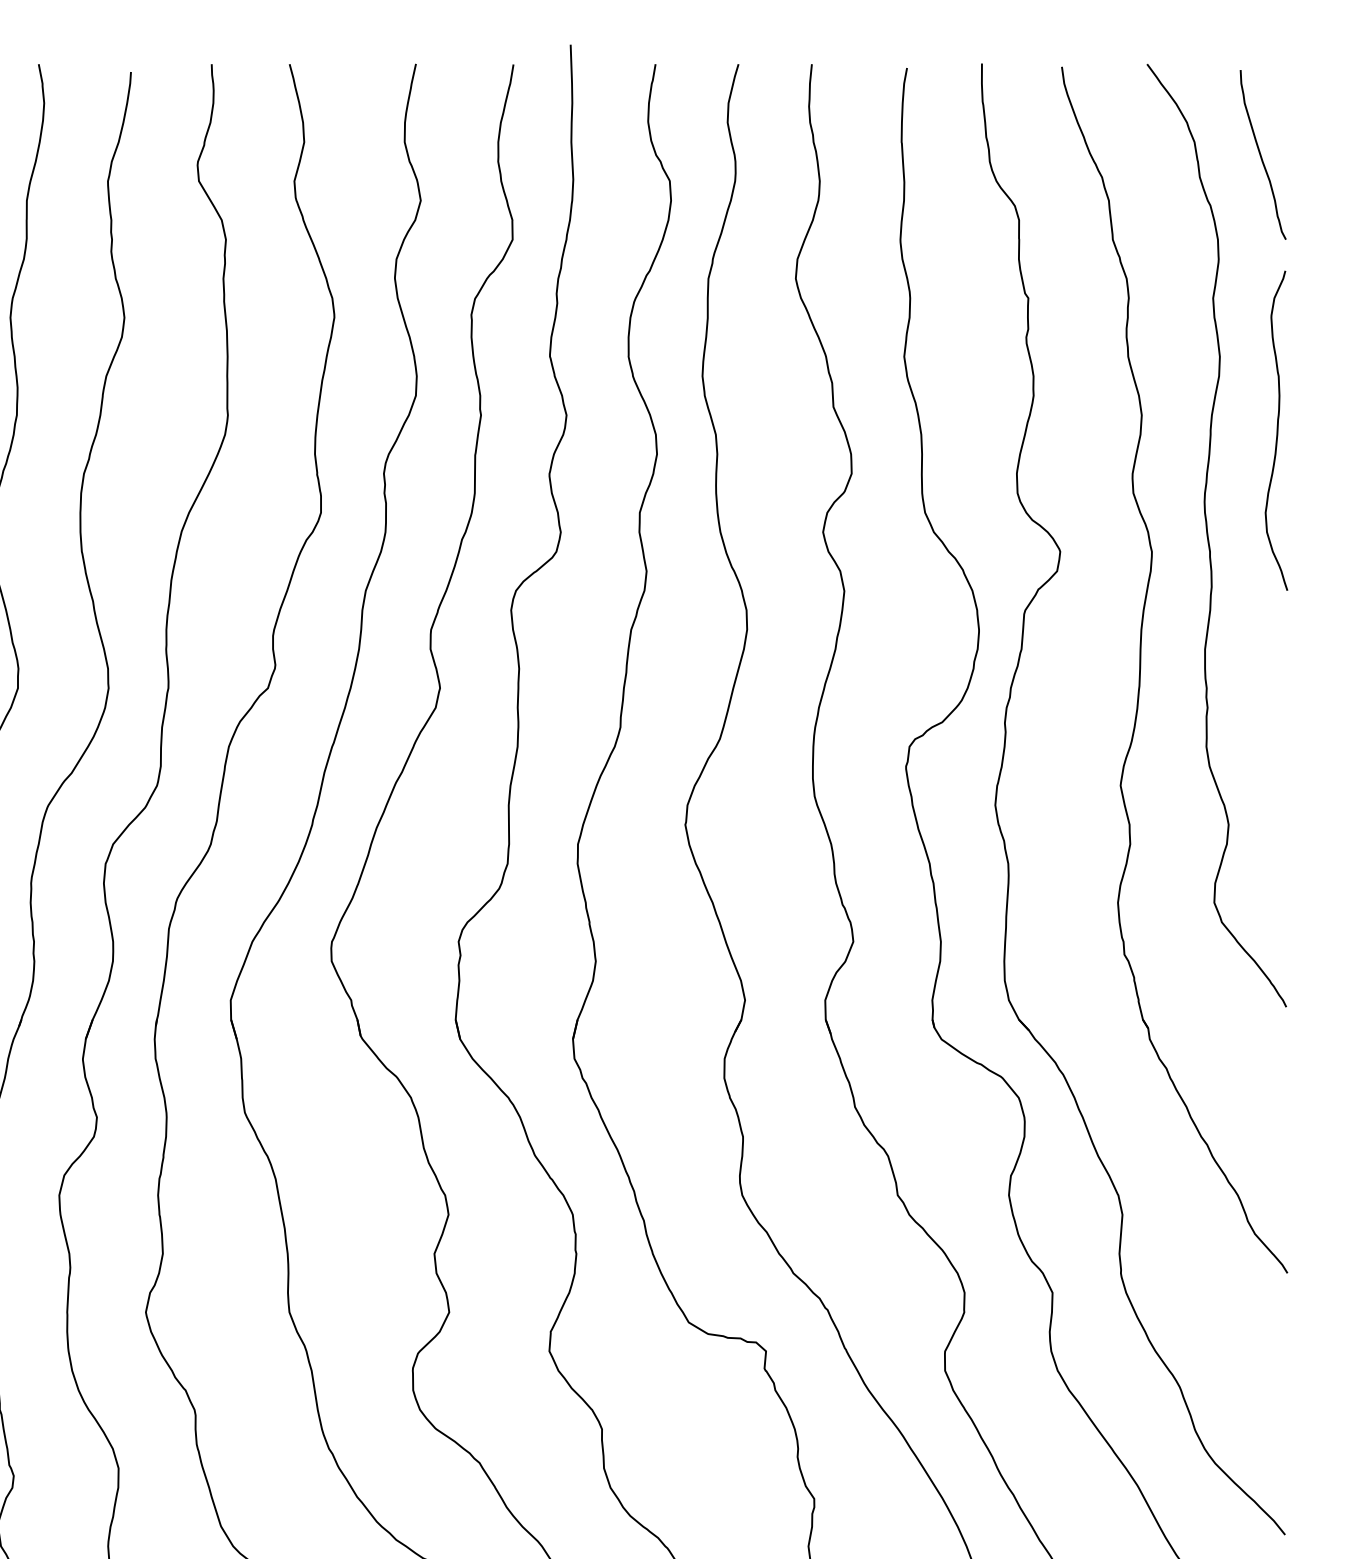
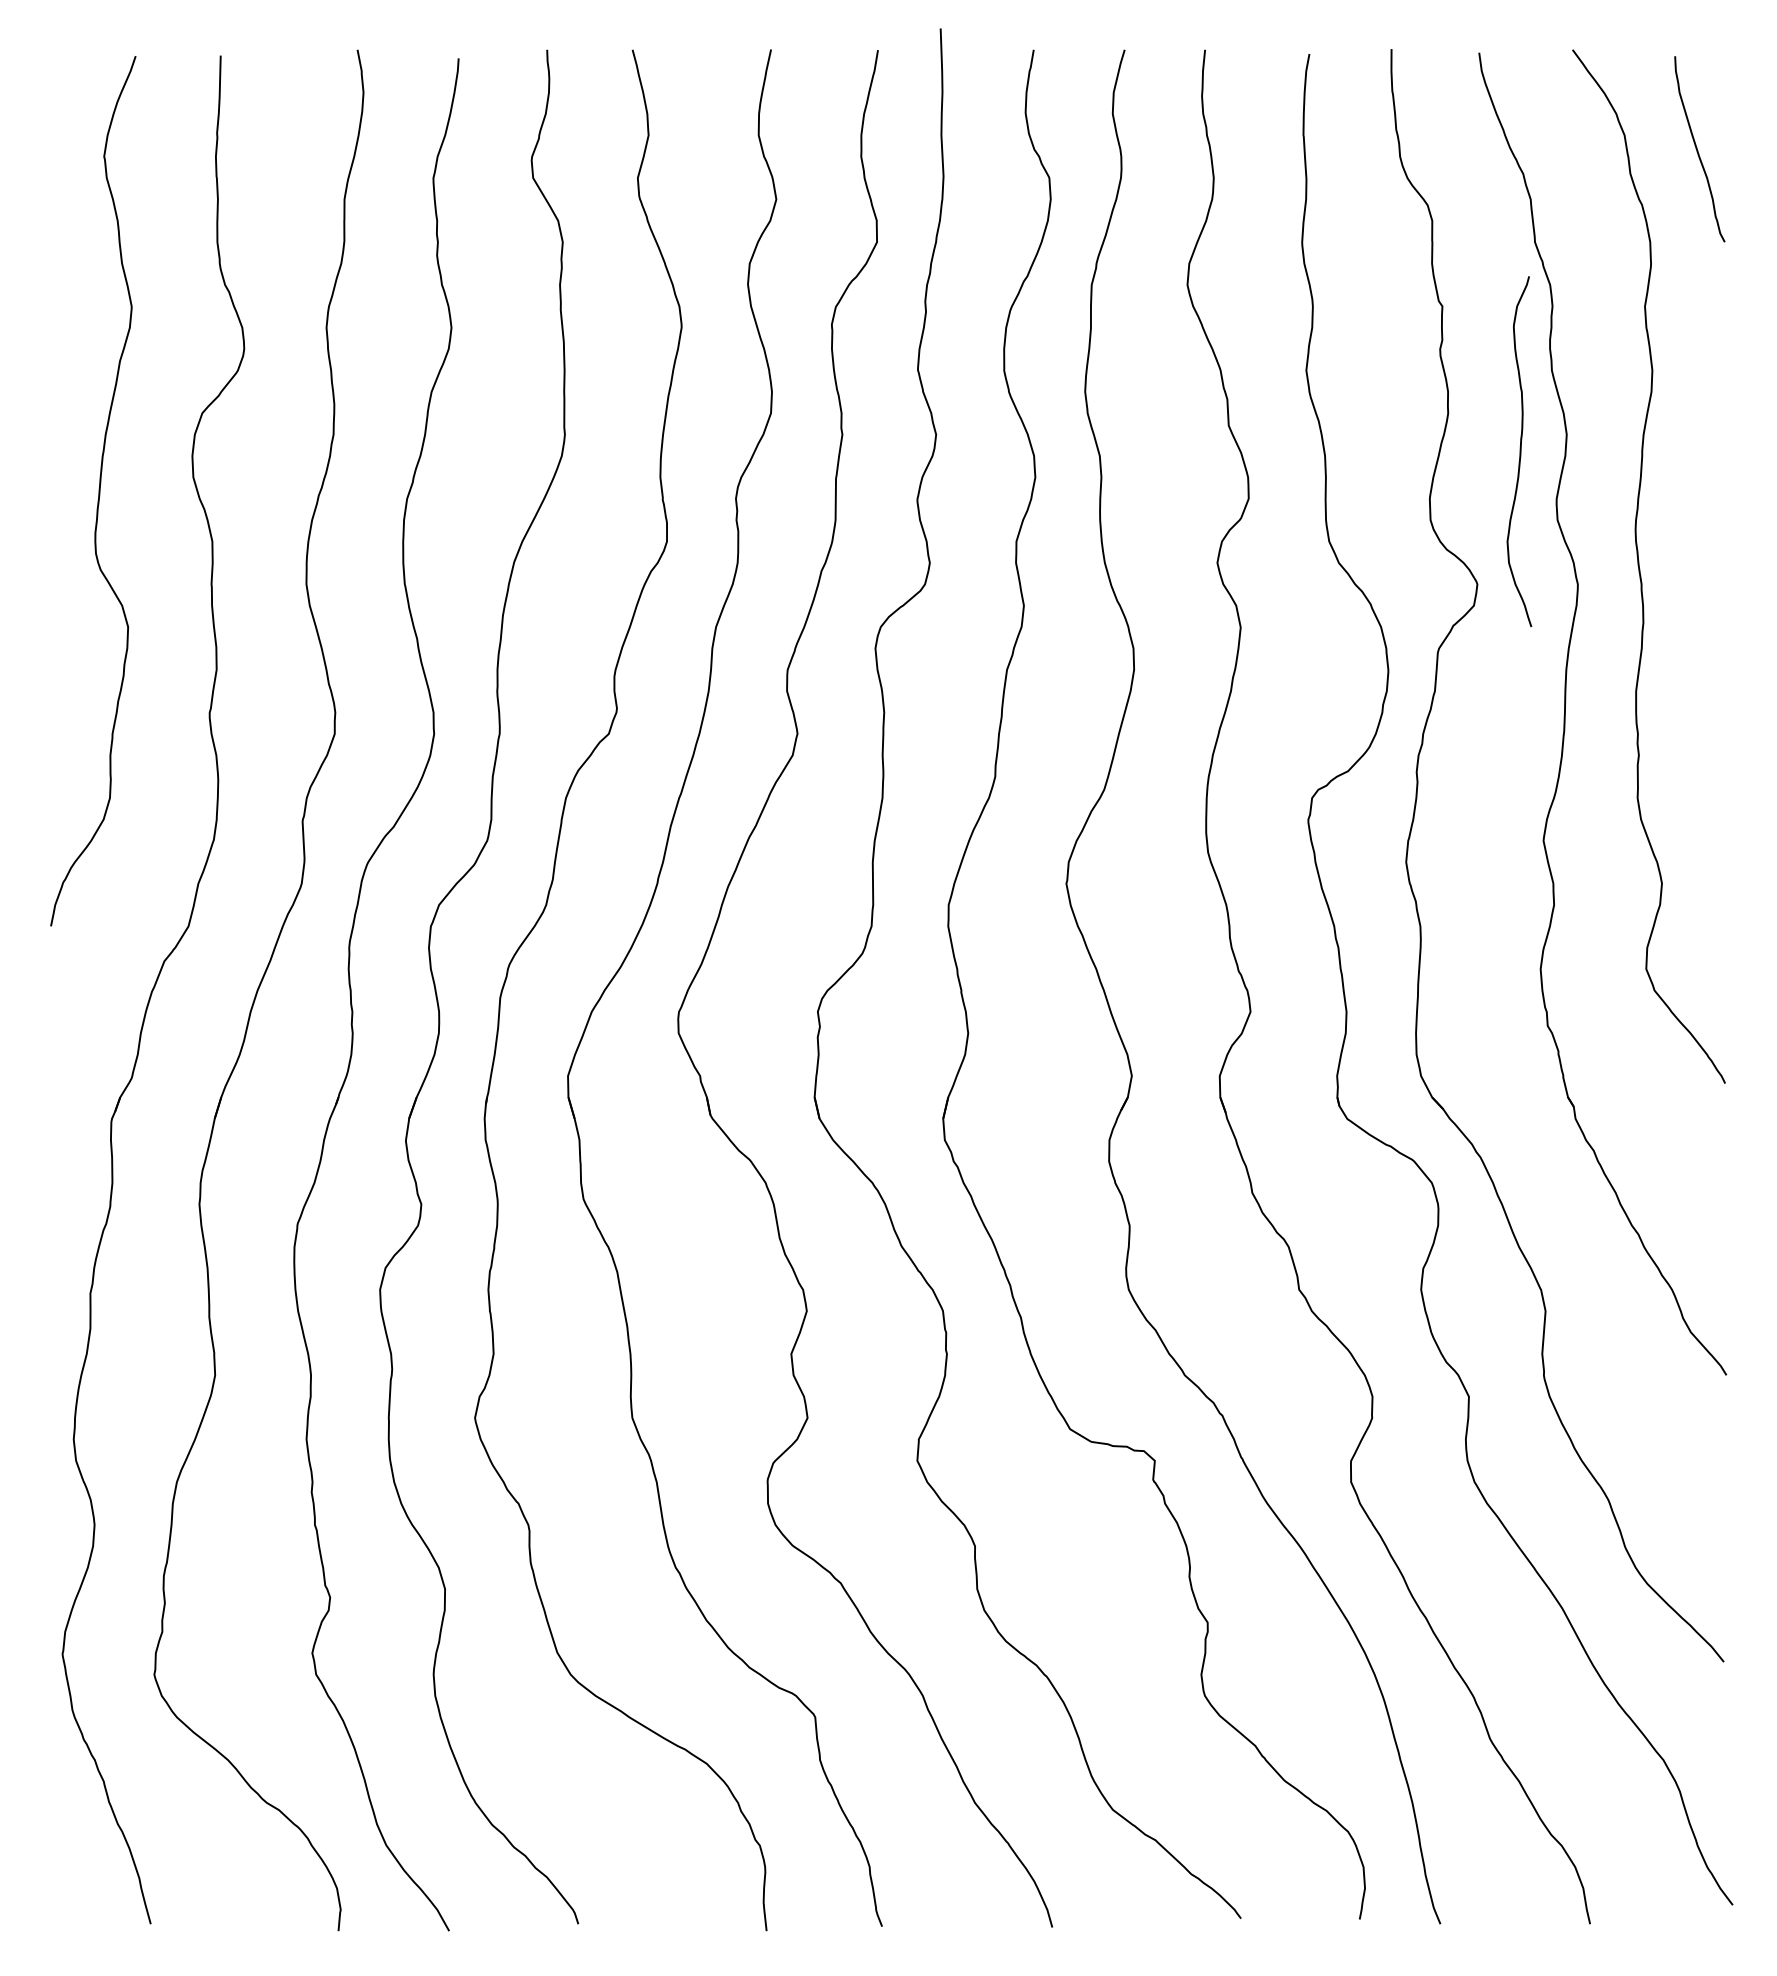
curve: (1276, 430) -> (1519, 451), moved

